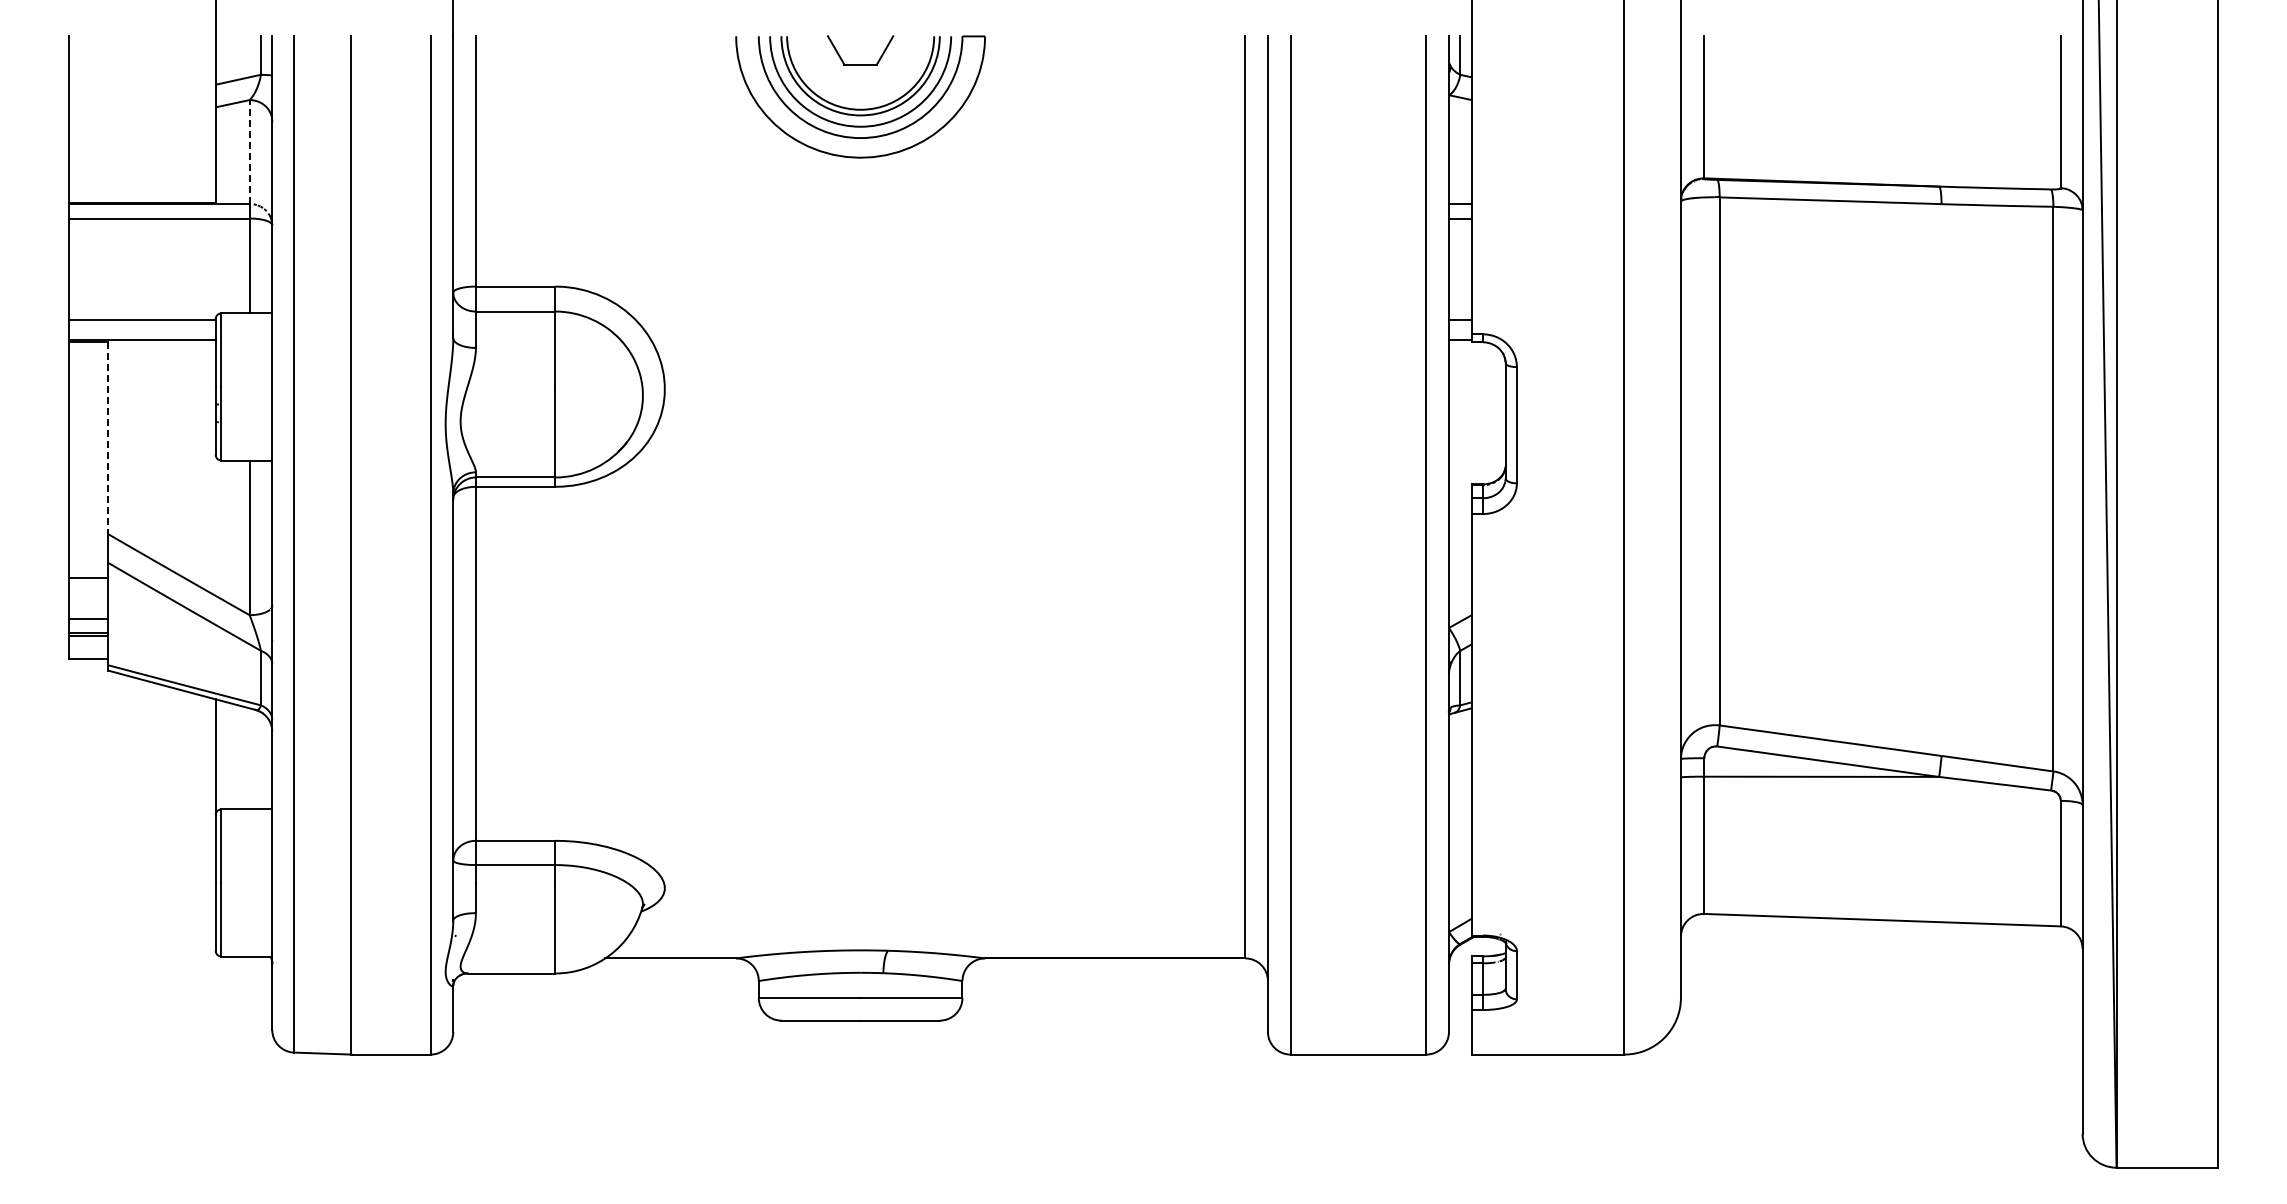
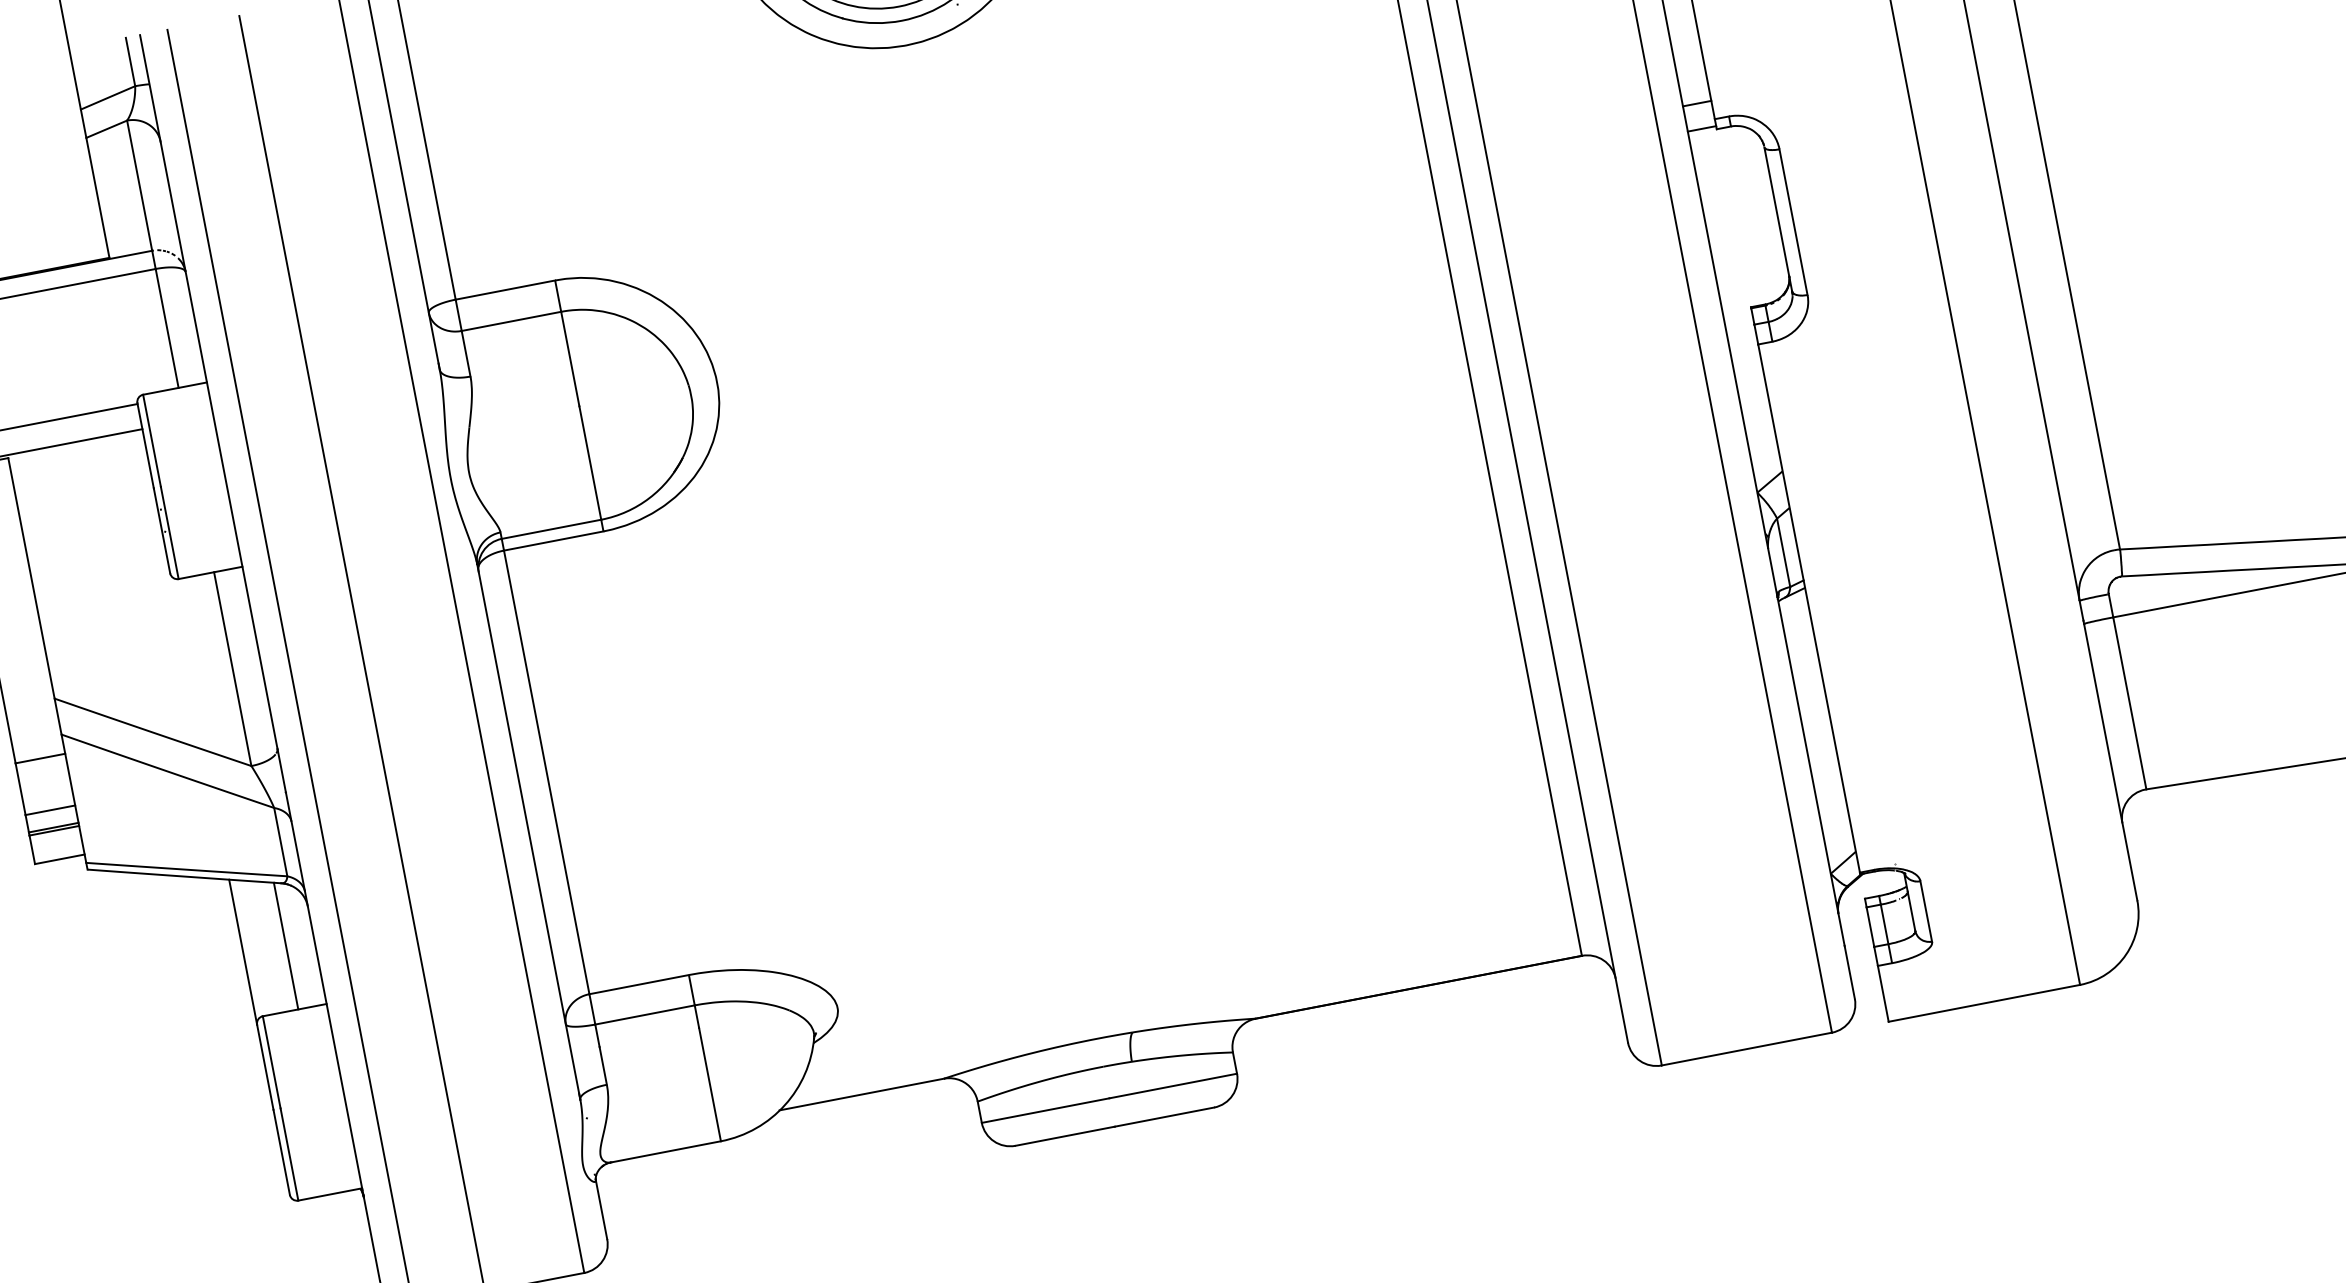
line: (249, 152) -> (139, 186), dashed -> solid
line: (108, 438) -> (31, 578), dashed -> solid
line: (249, 758) -> (285, 945), added

